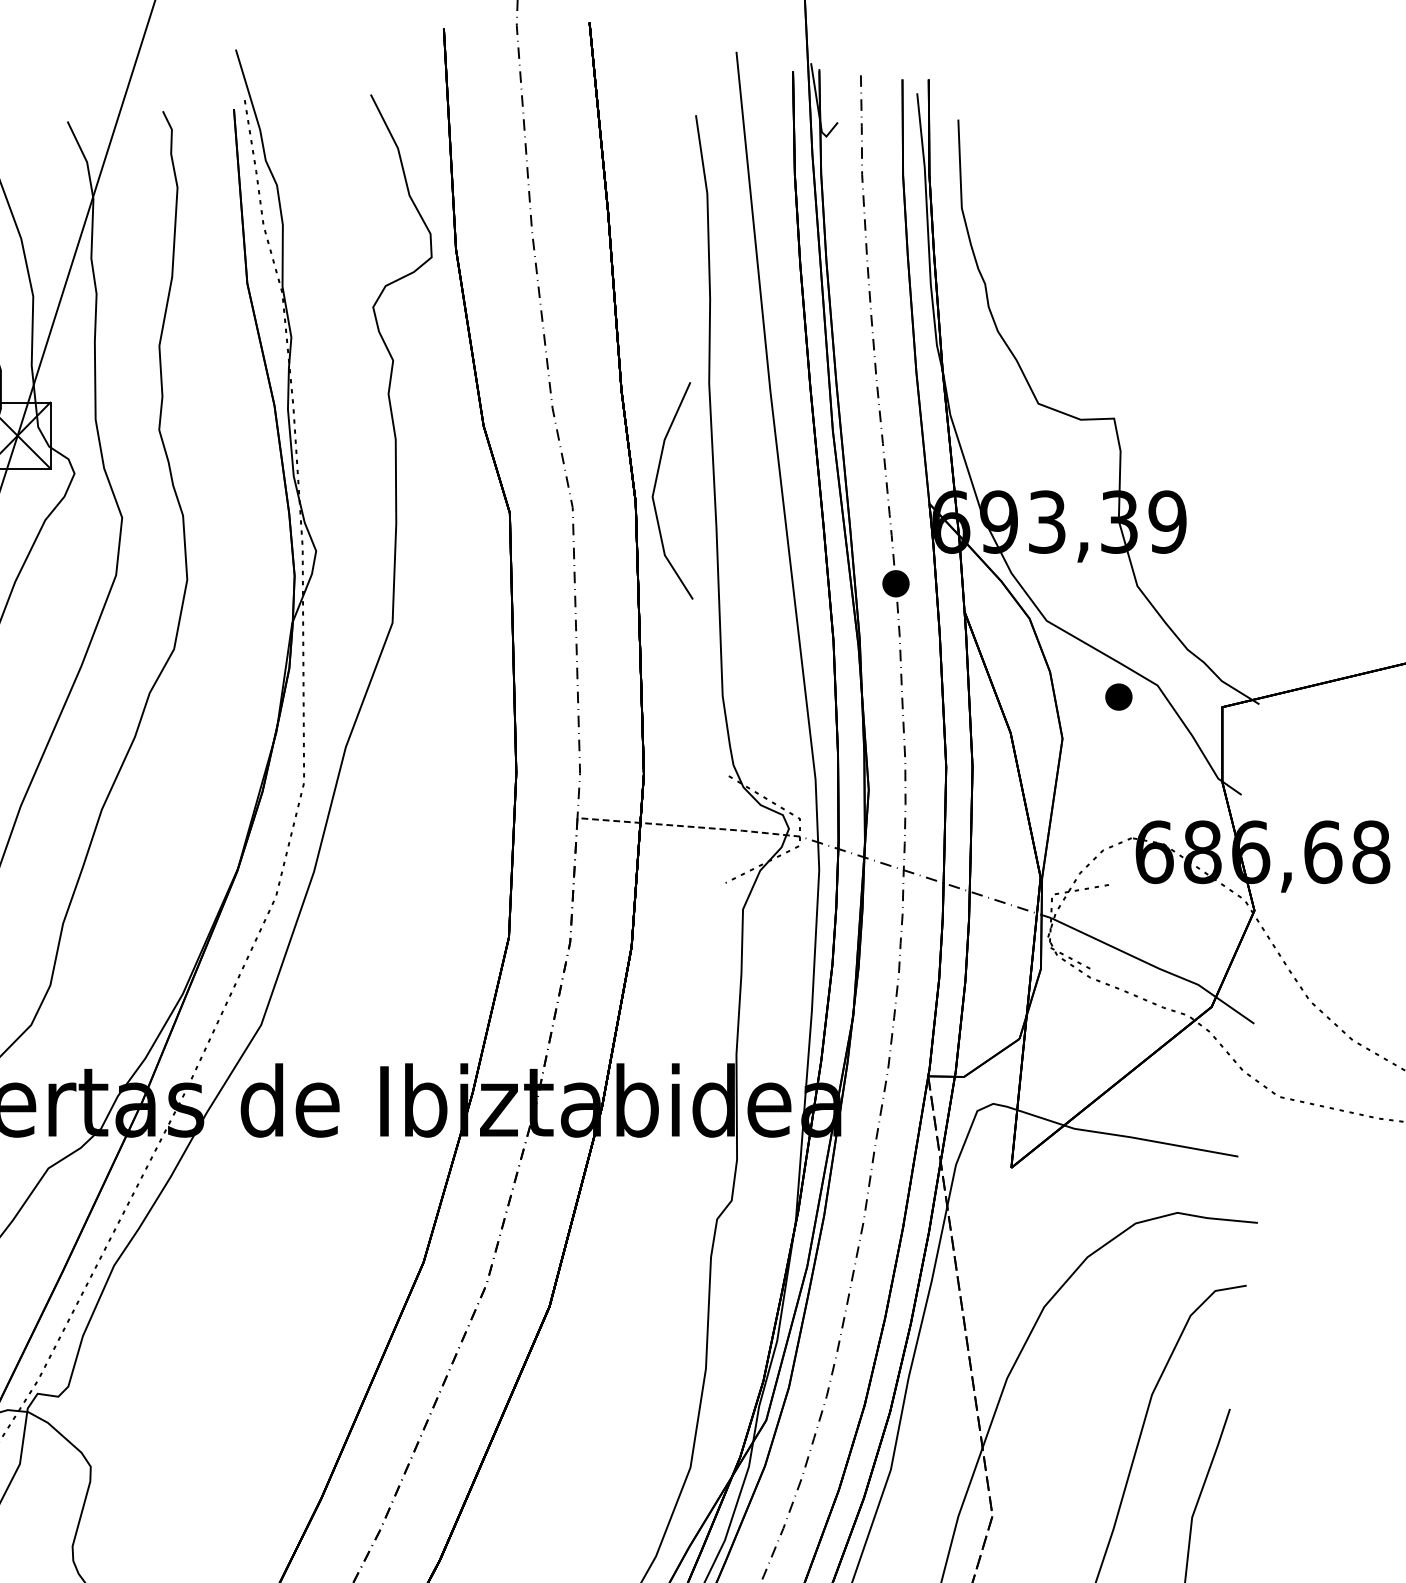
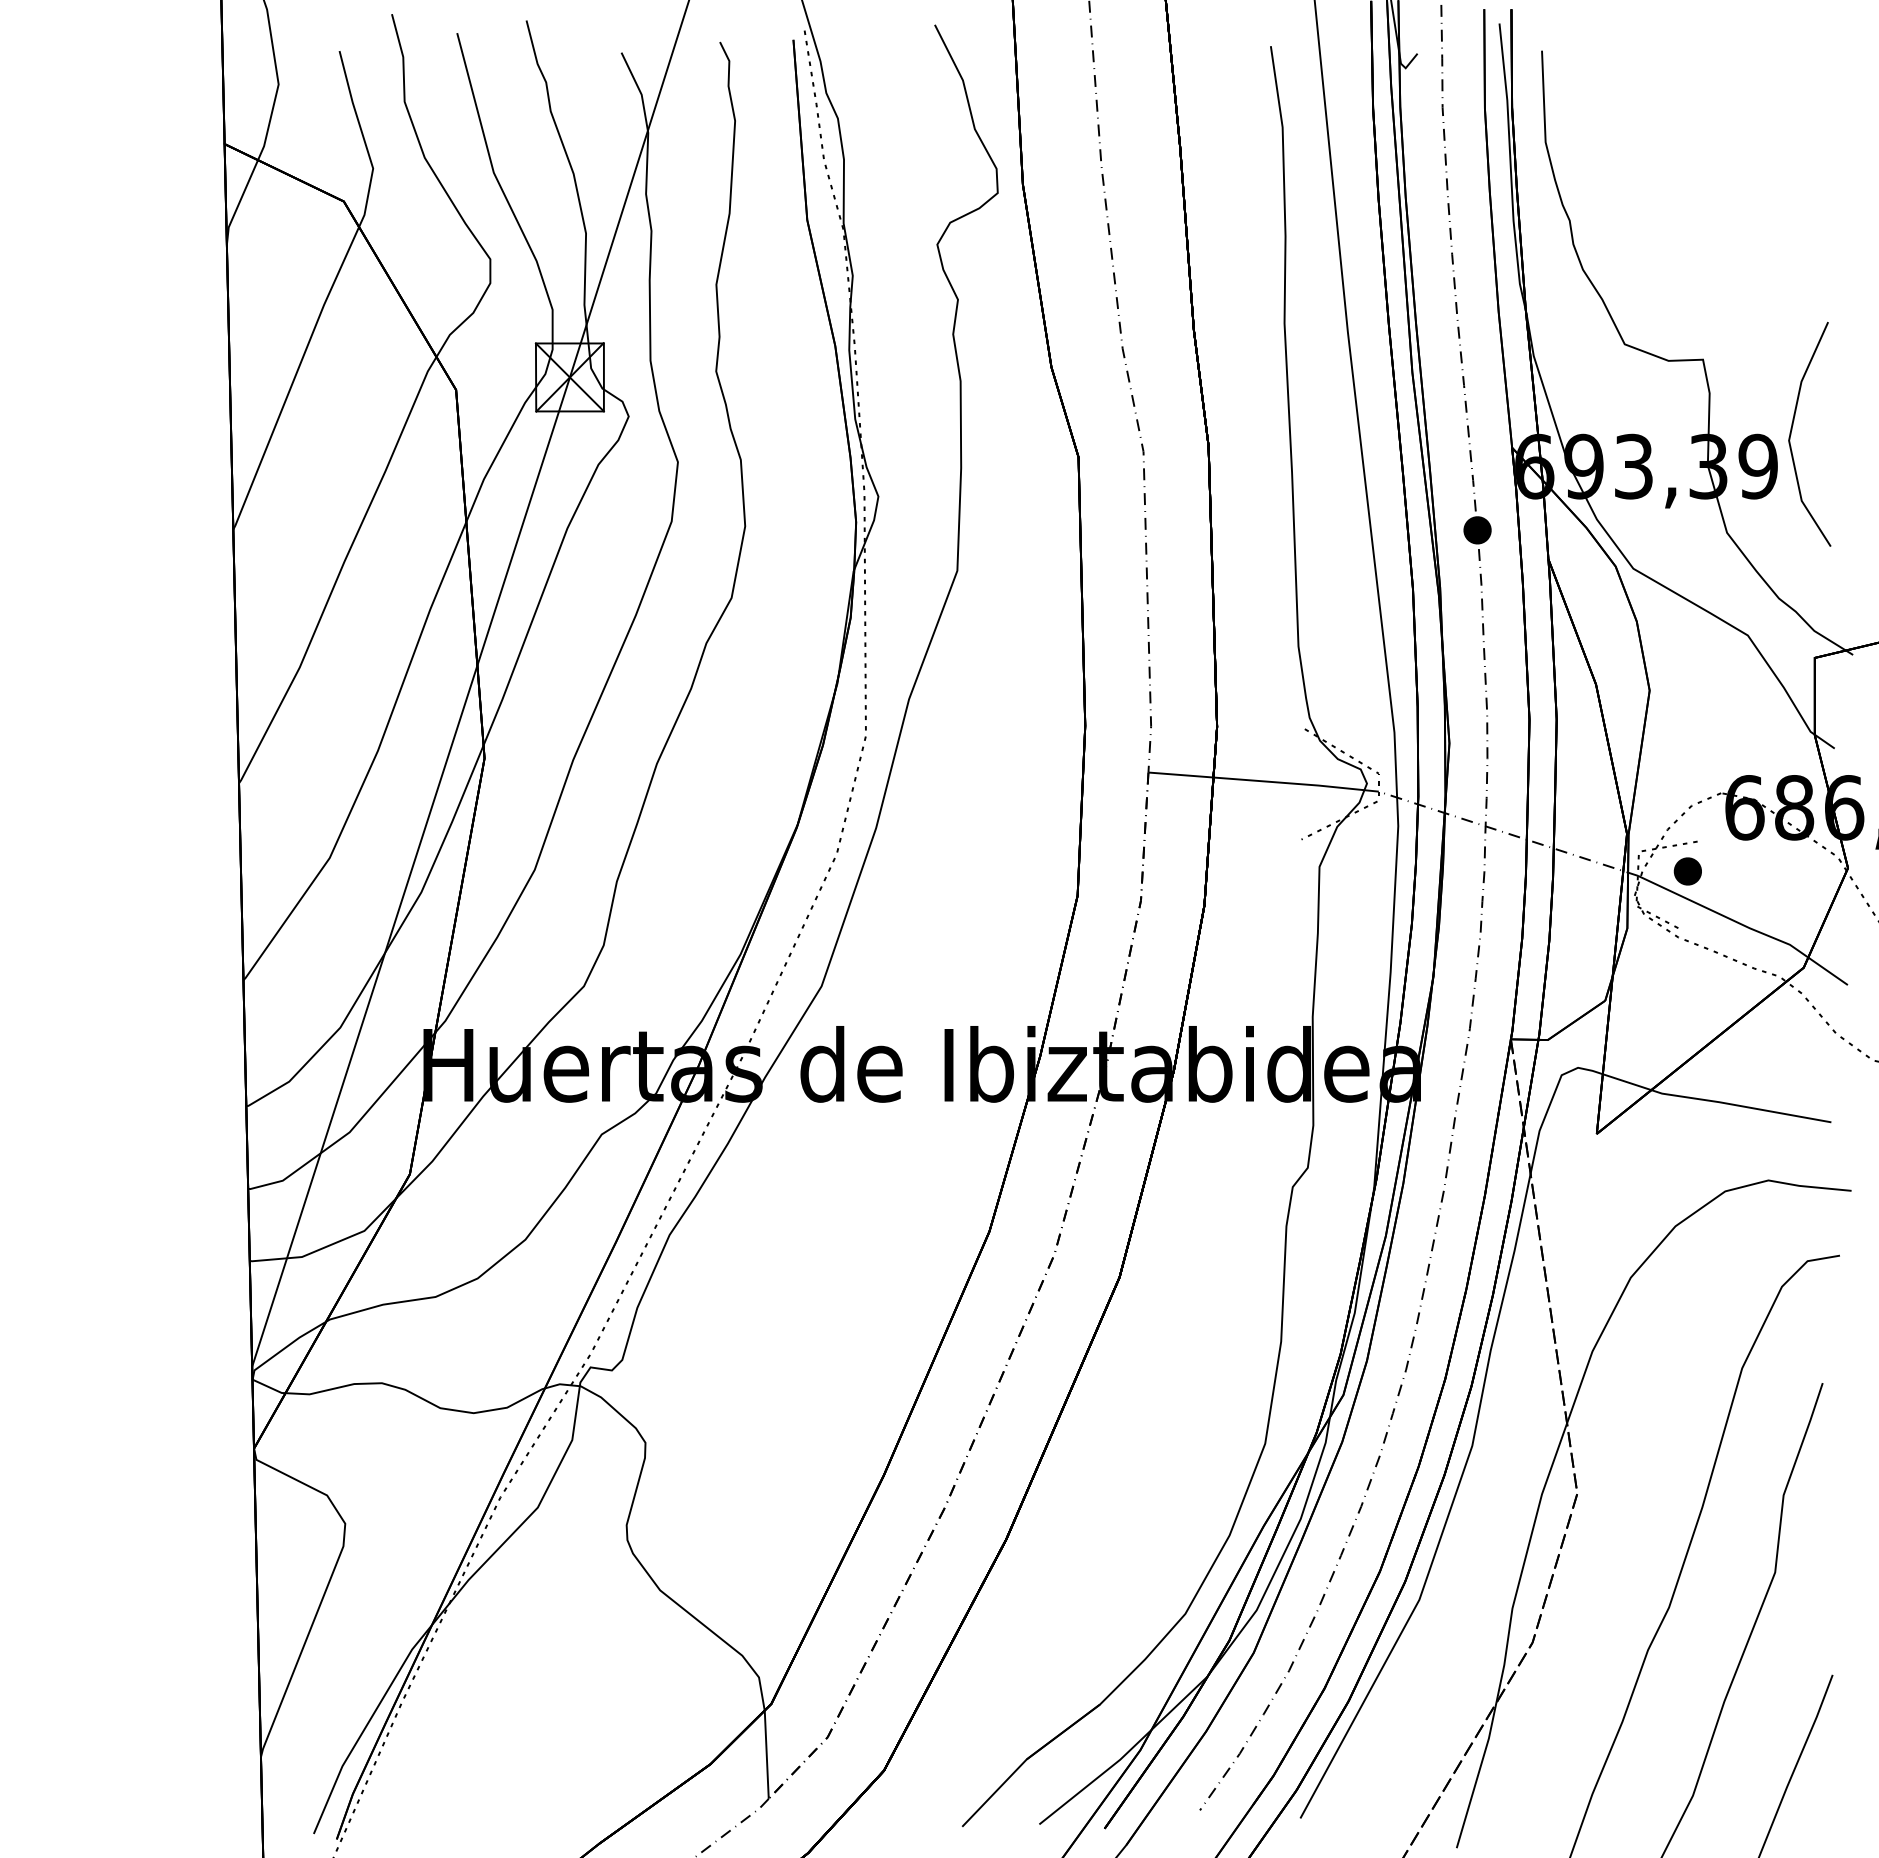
line: (655, 487) -> (1792, 430), moved
part: (1118, 697) -> (1687, 871), moved
line: (689, 826) -> (1264, 781), dashed -> solid

